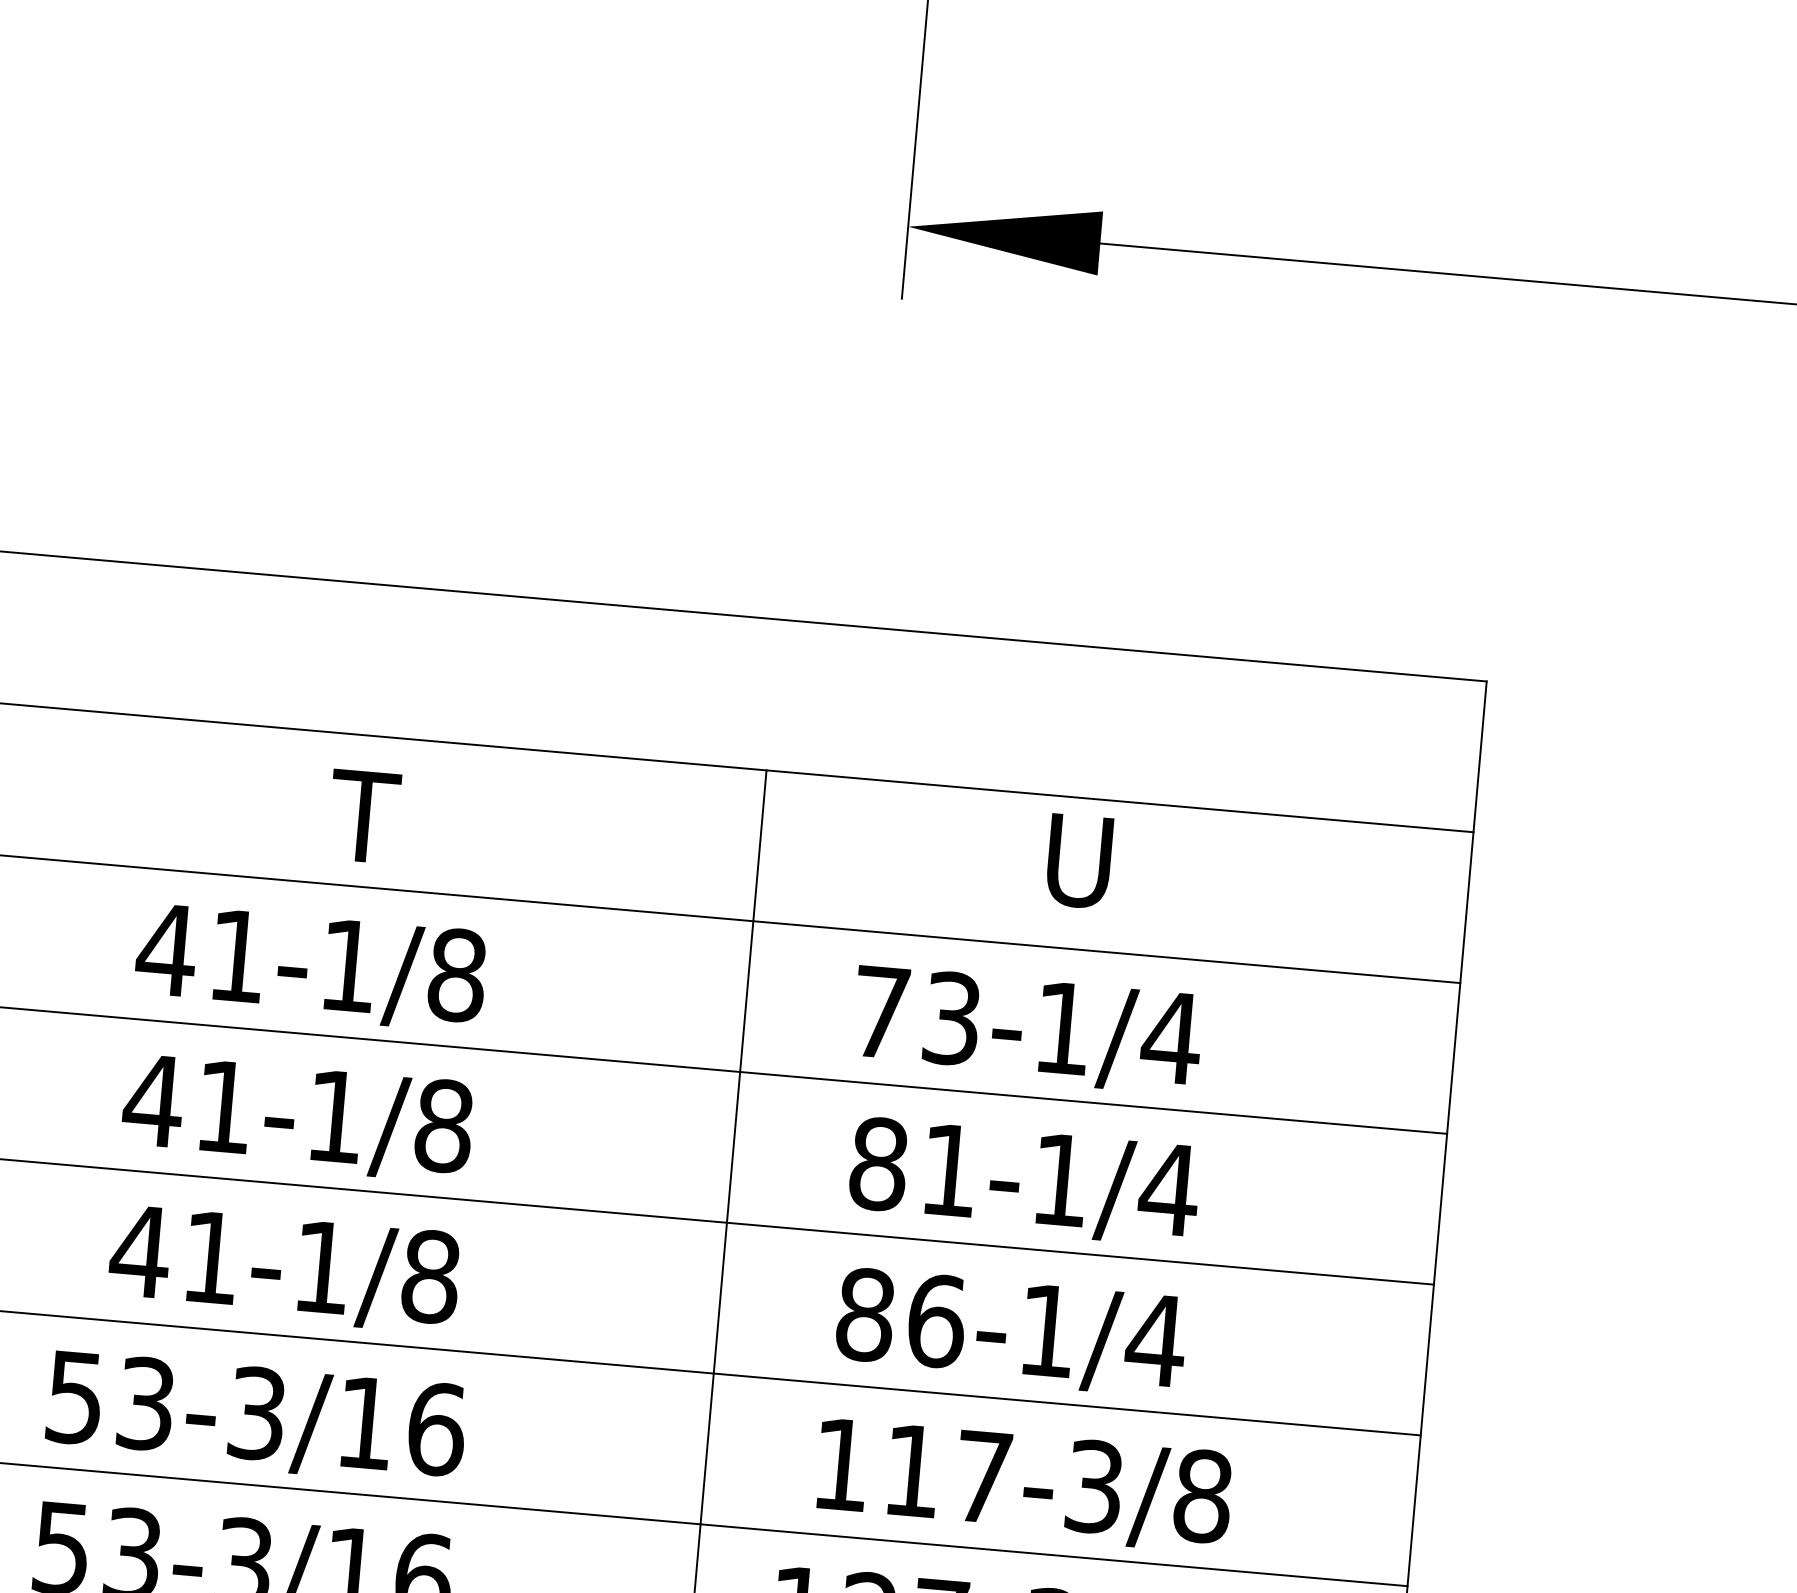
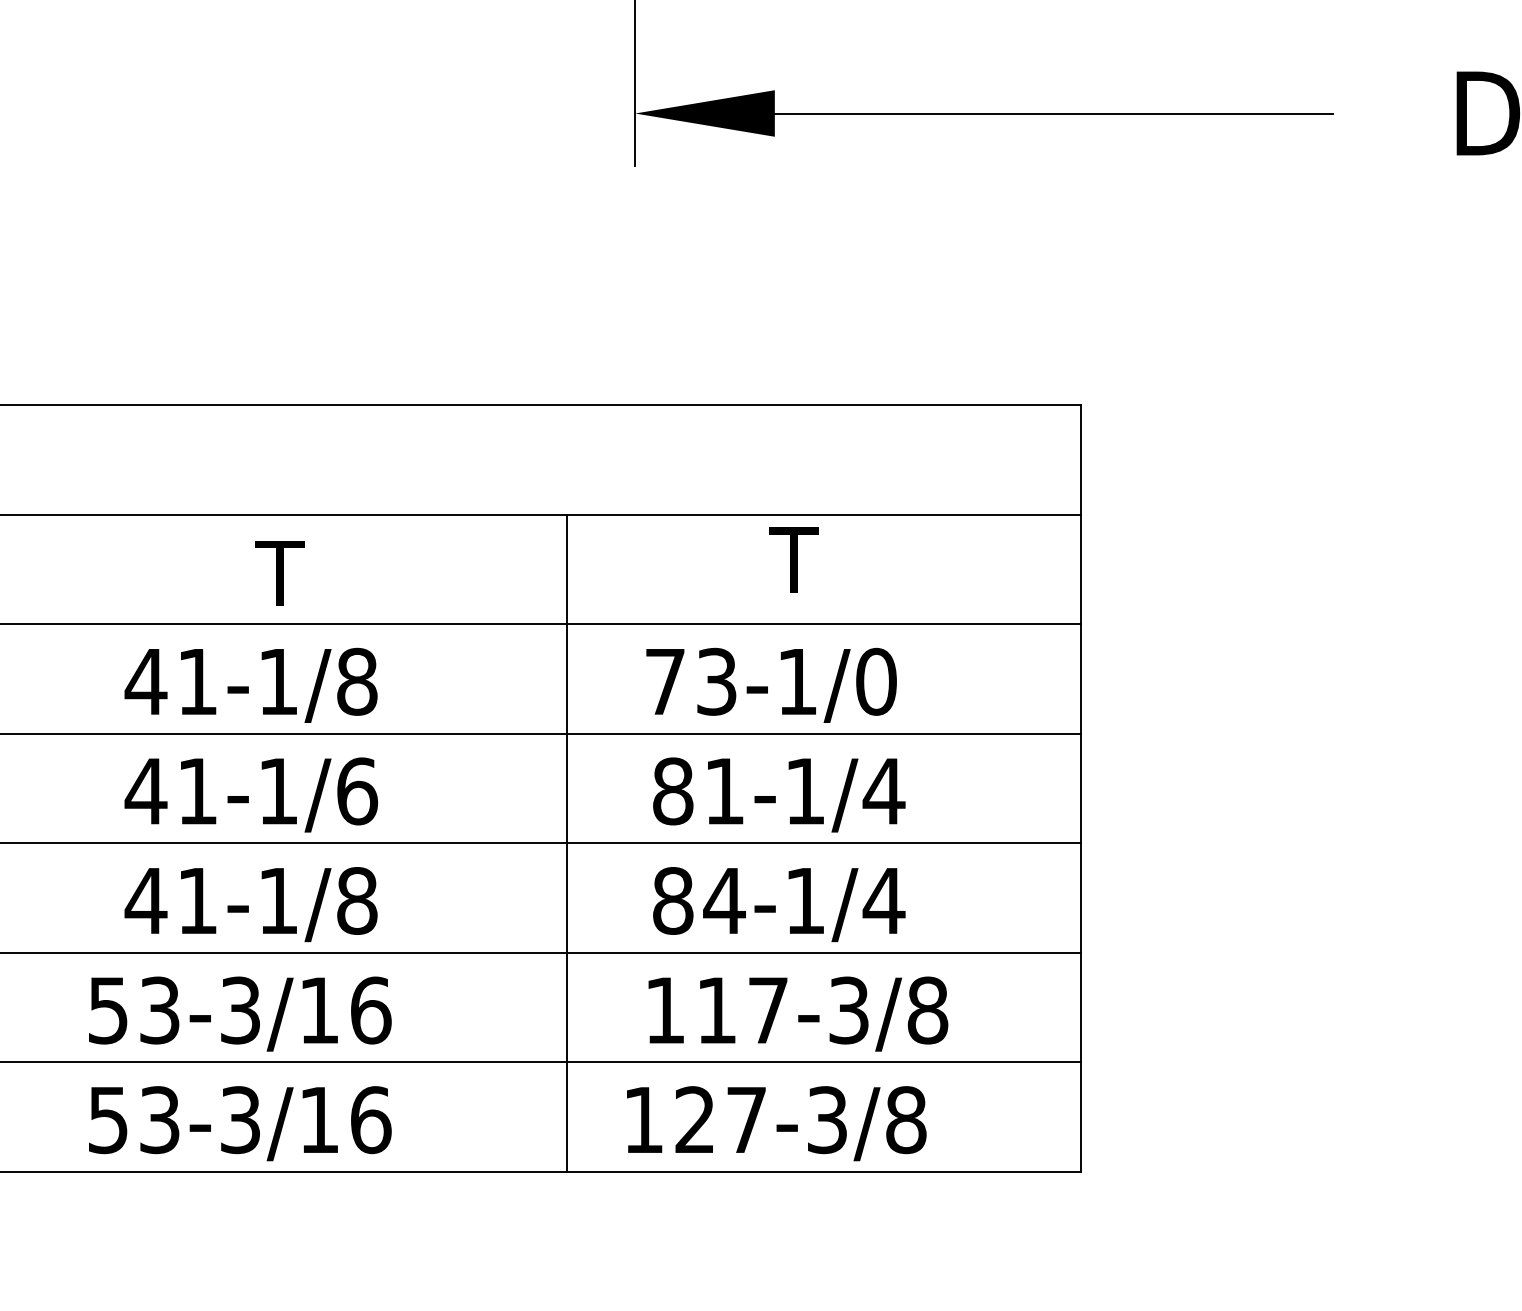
text: (1074, 861) -> (795, 560), U -> T
text: (1170, 1037) -> (875, 681), 73-1/4 -> 73-1/0
text: (444, 1126) -> (357, 791), 41-1/8 -> 41-1/6
text: (936, 1320) -> (724, 900), 86-1/4 -> 84-1/4

